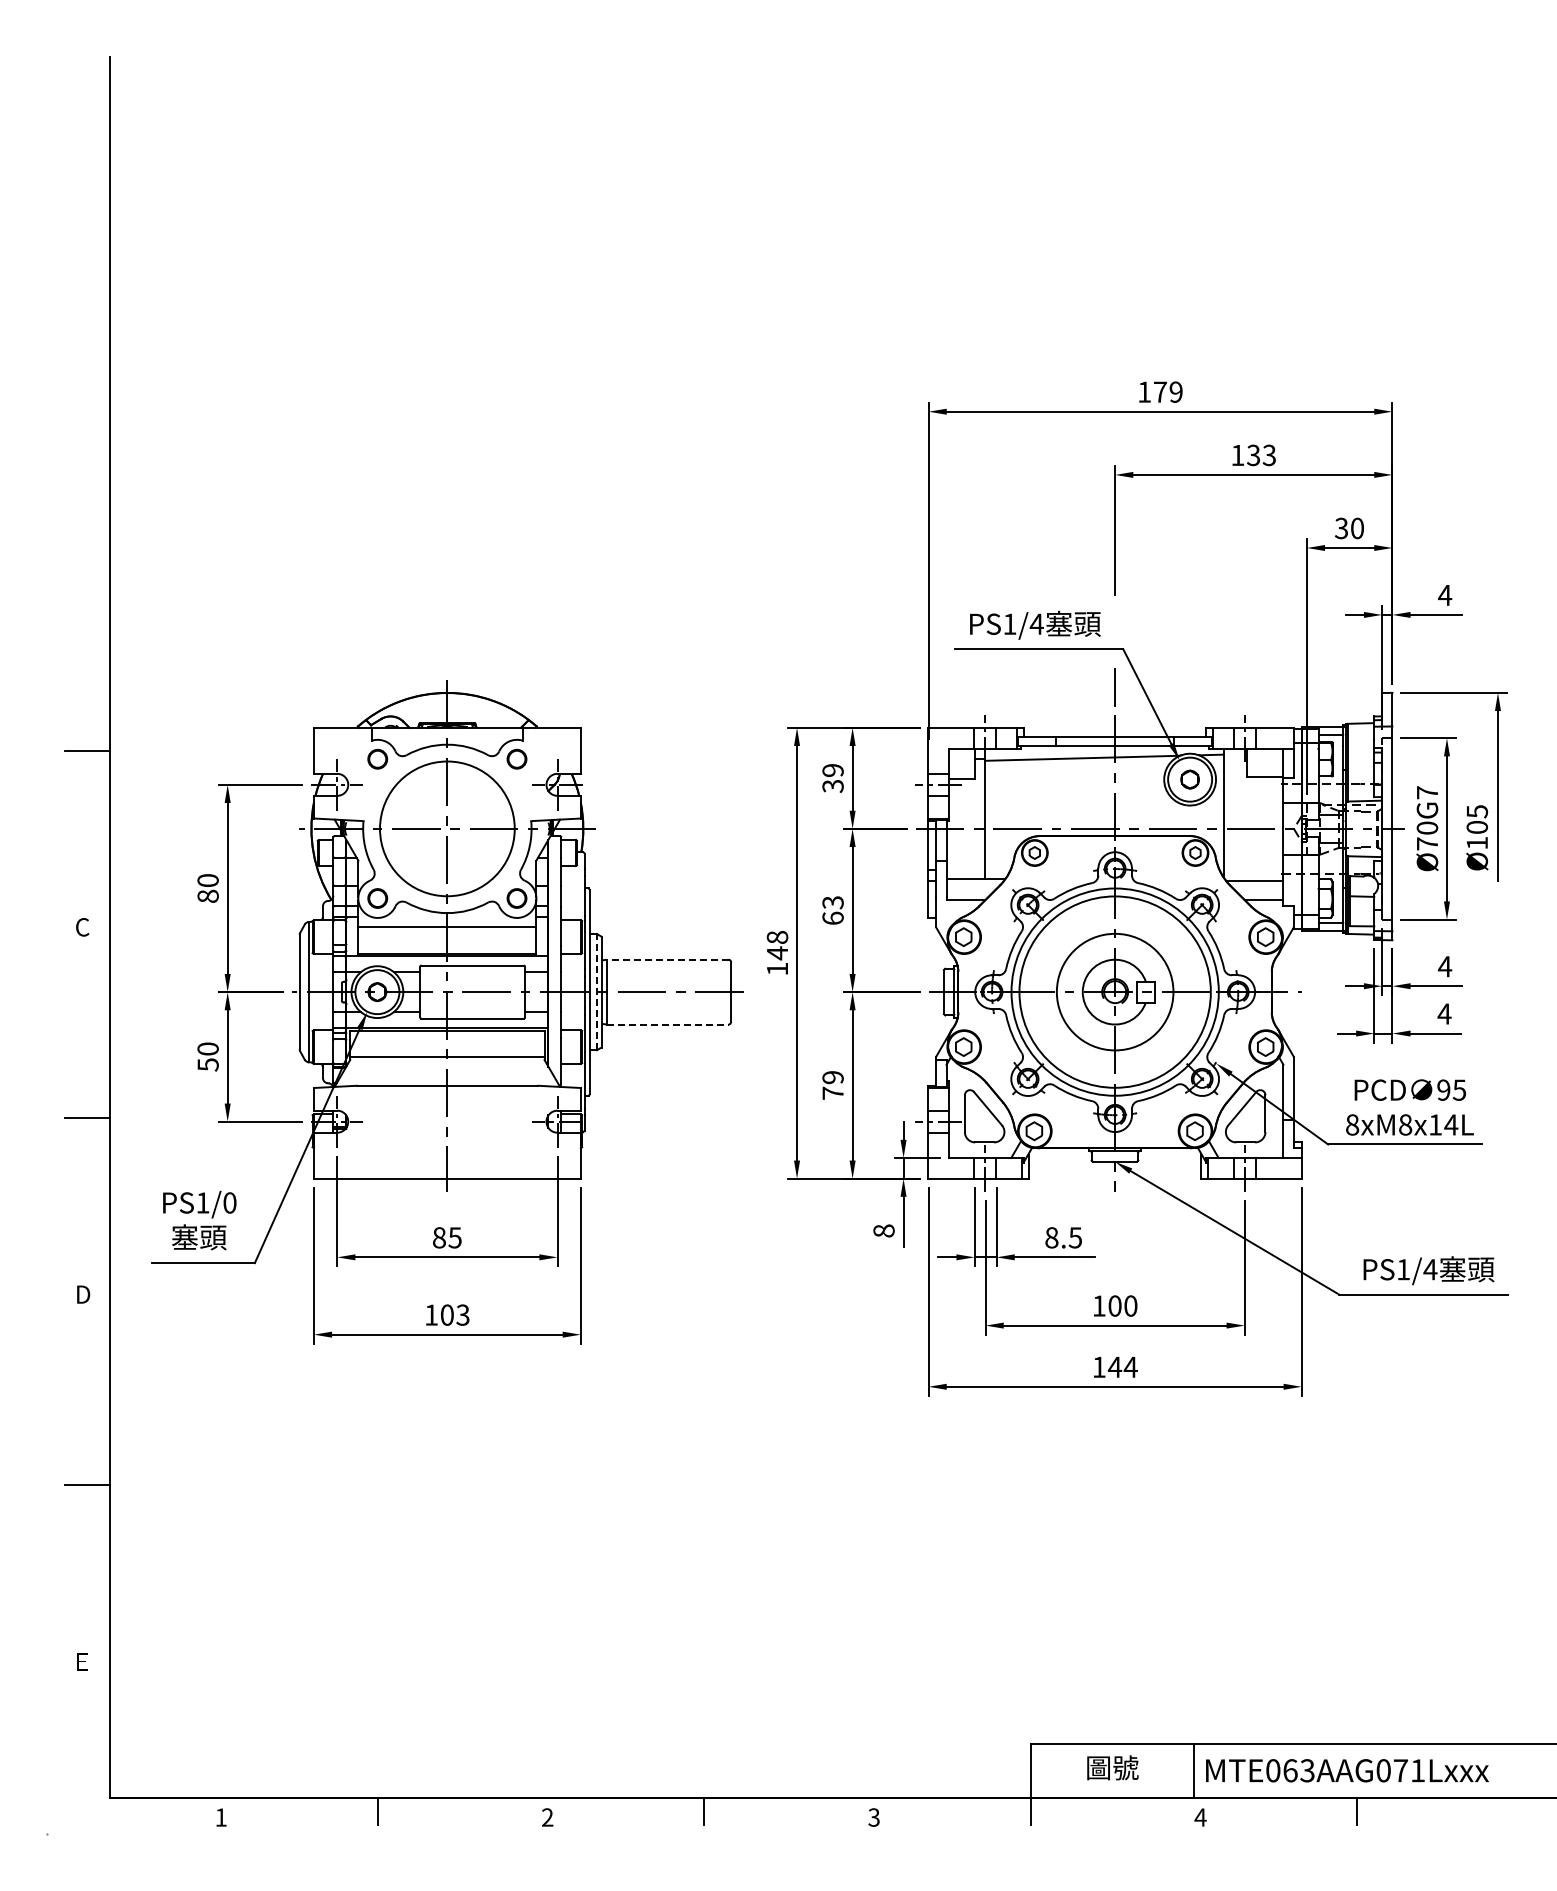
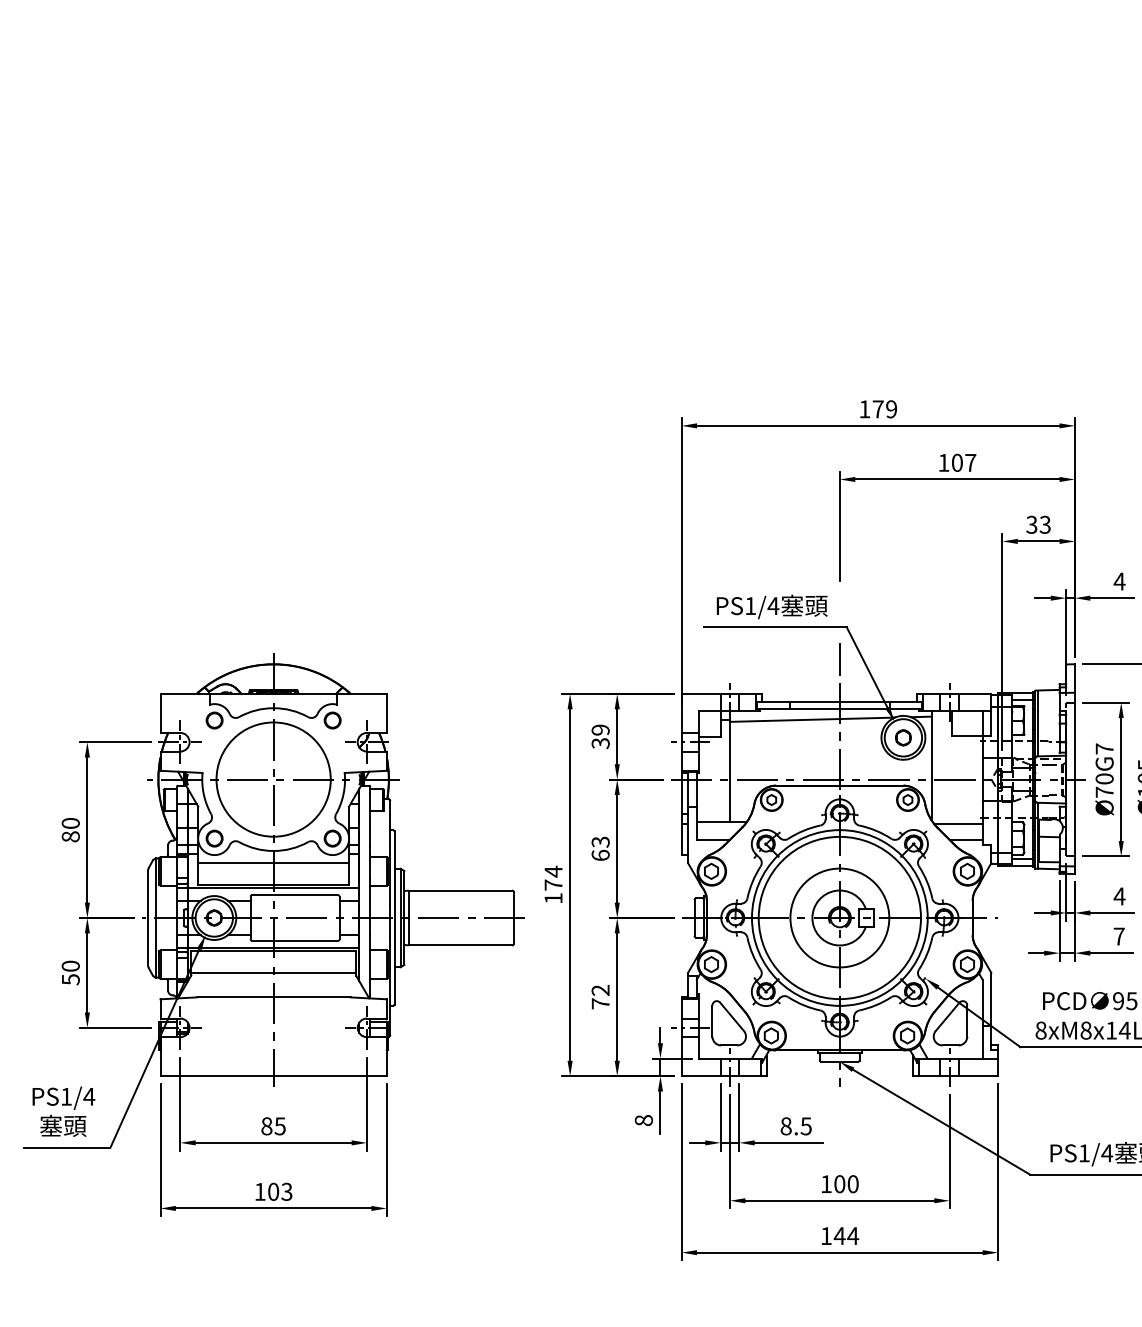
text: (1261, 455) -> (963, 462), 133 -> 107
text: (1356, 528) -> (1044, 524), 30 -> 33
text: (777, 945) -> (553, 878), 148 -> 174
line: (667, 959) -> (460, 890), dashed -> solid
line: (597, 991) -> (400, 917), dashed -> solid
text: (1444, 1013) -> (1119, 936), 4 -> 7
line: (667, 1024) -> (460, 945), dashed -> solid
text: (832, 1077) -> (600, 990), 79 -> 72
text: (229, 1202) -> (88, 1096), PS1/0 -> PS1/4

